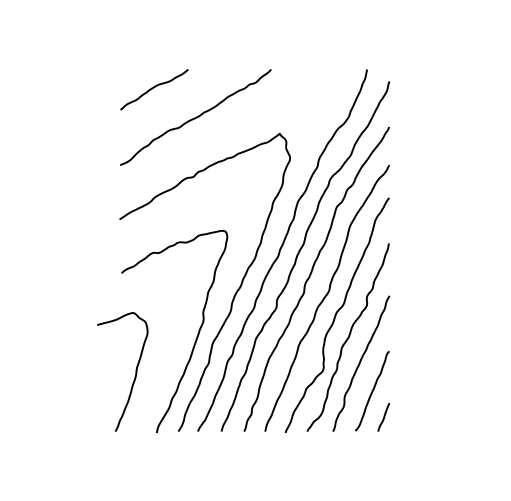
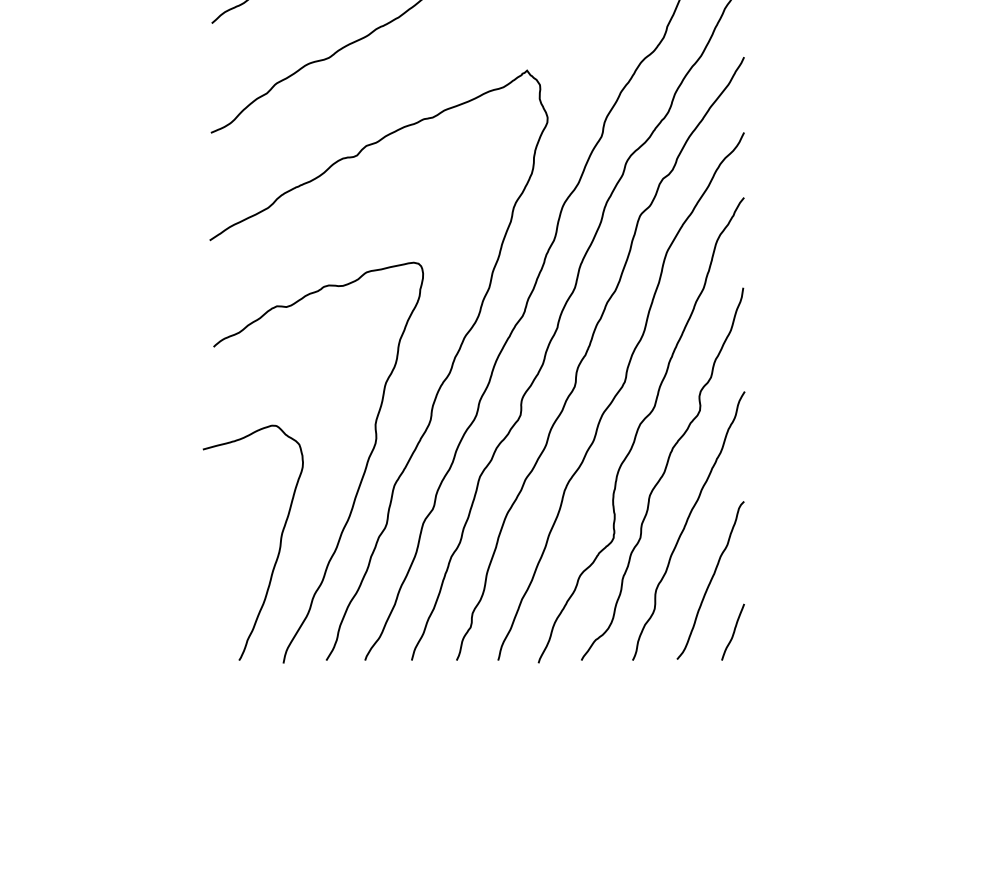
curve: (135, 371) -> (278, 541), moved

